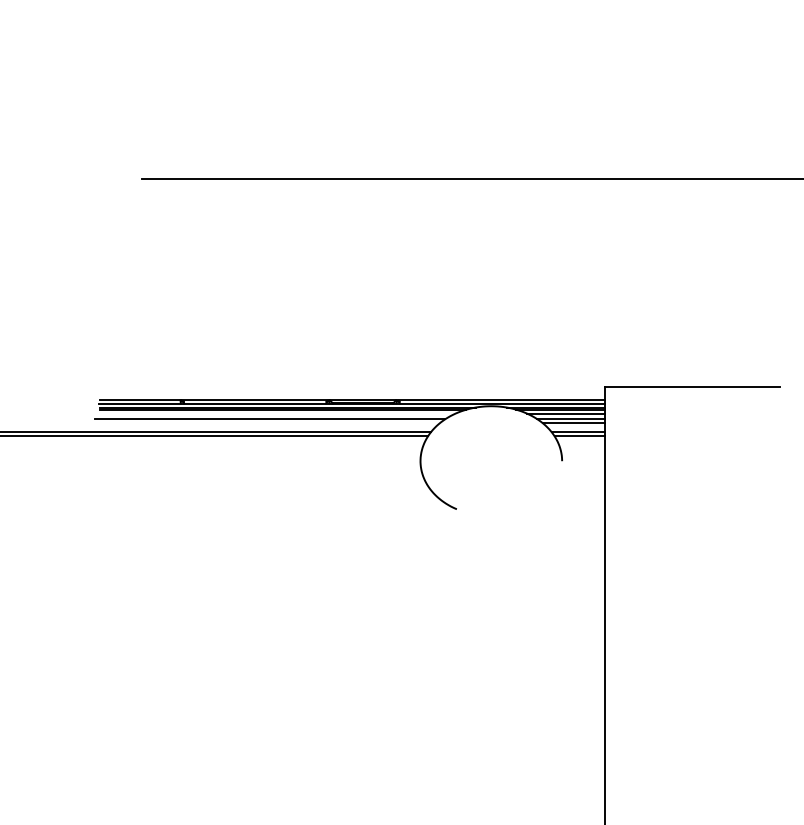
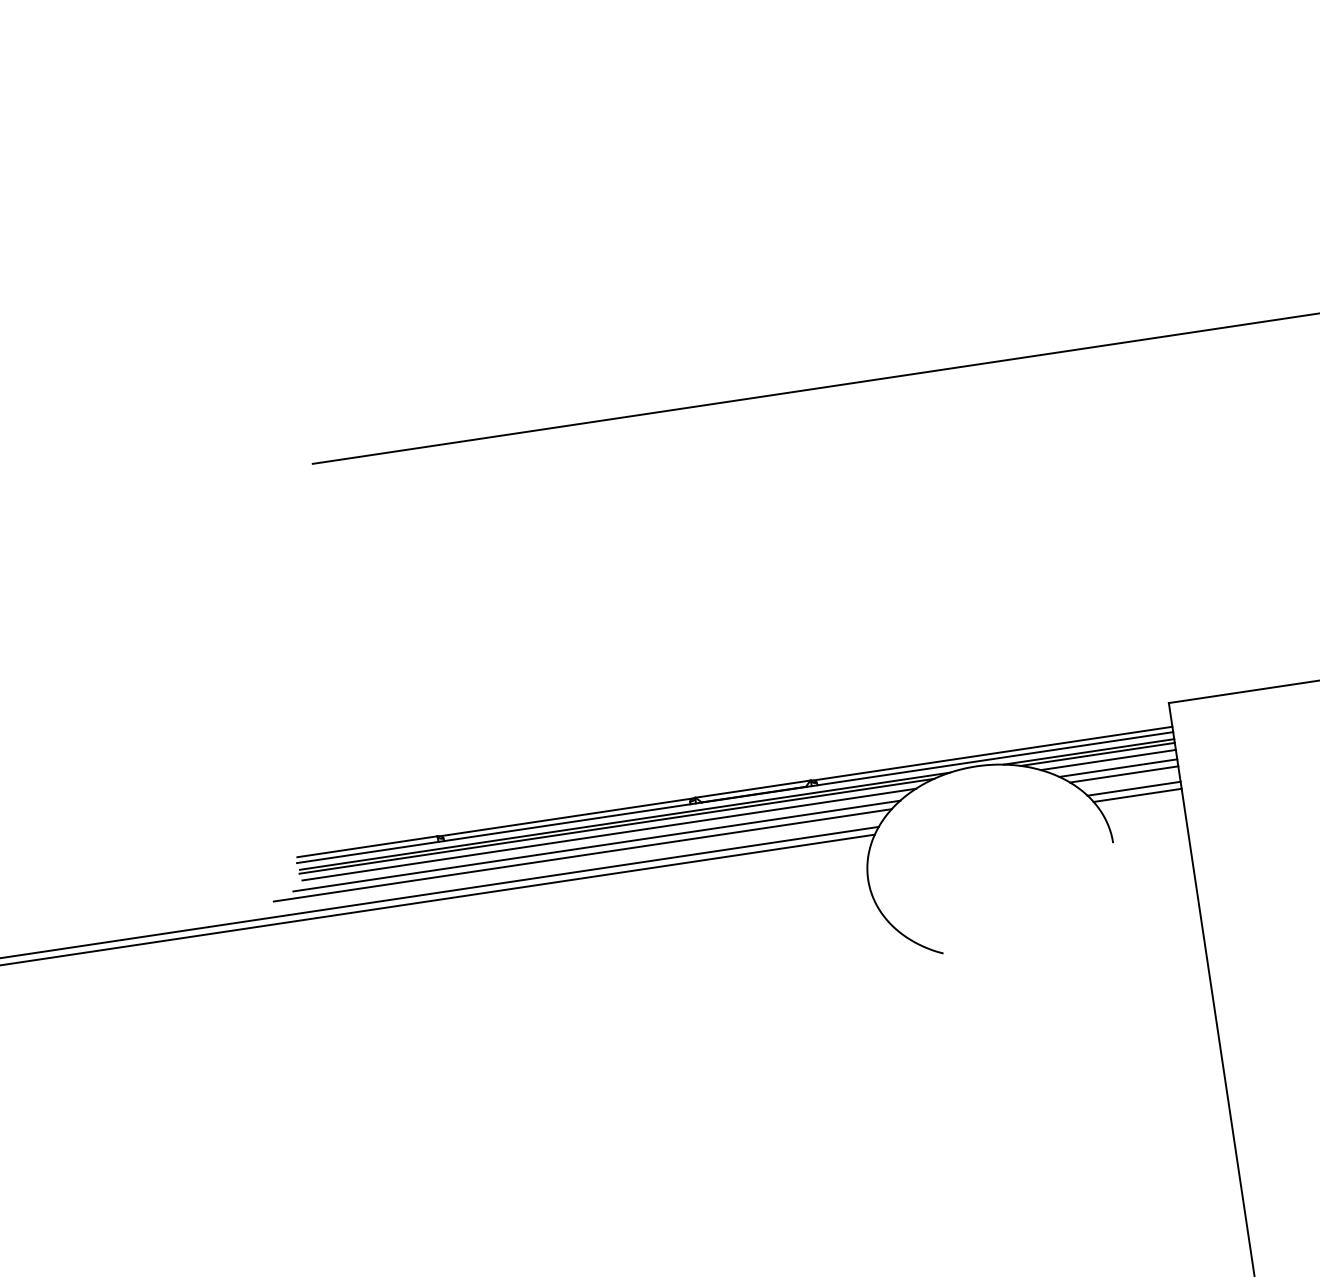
line: (277, 413) -> (608, 834), added
line: (260, 423) -> (581, 855), added

